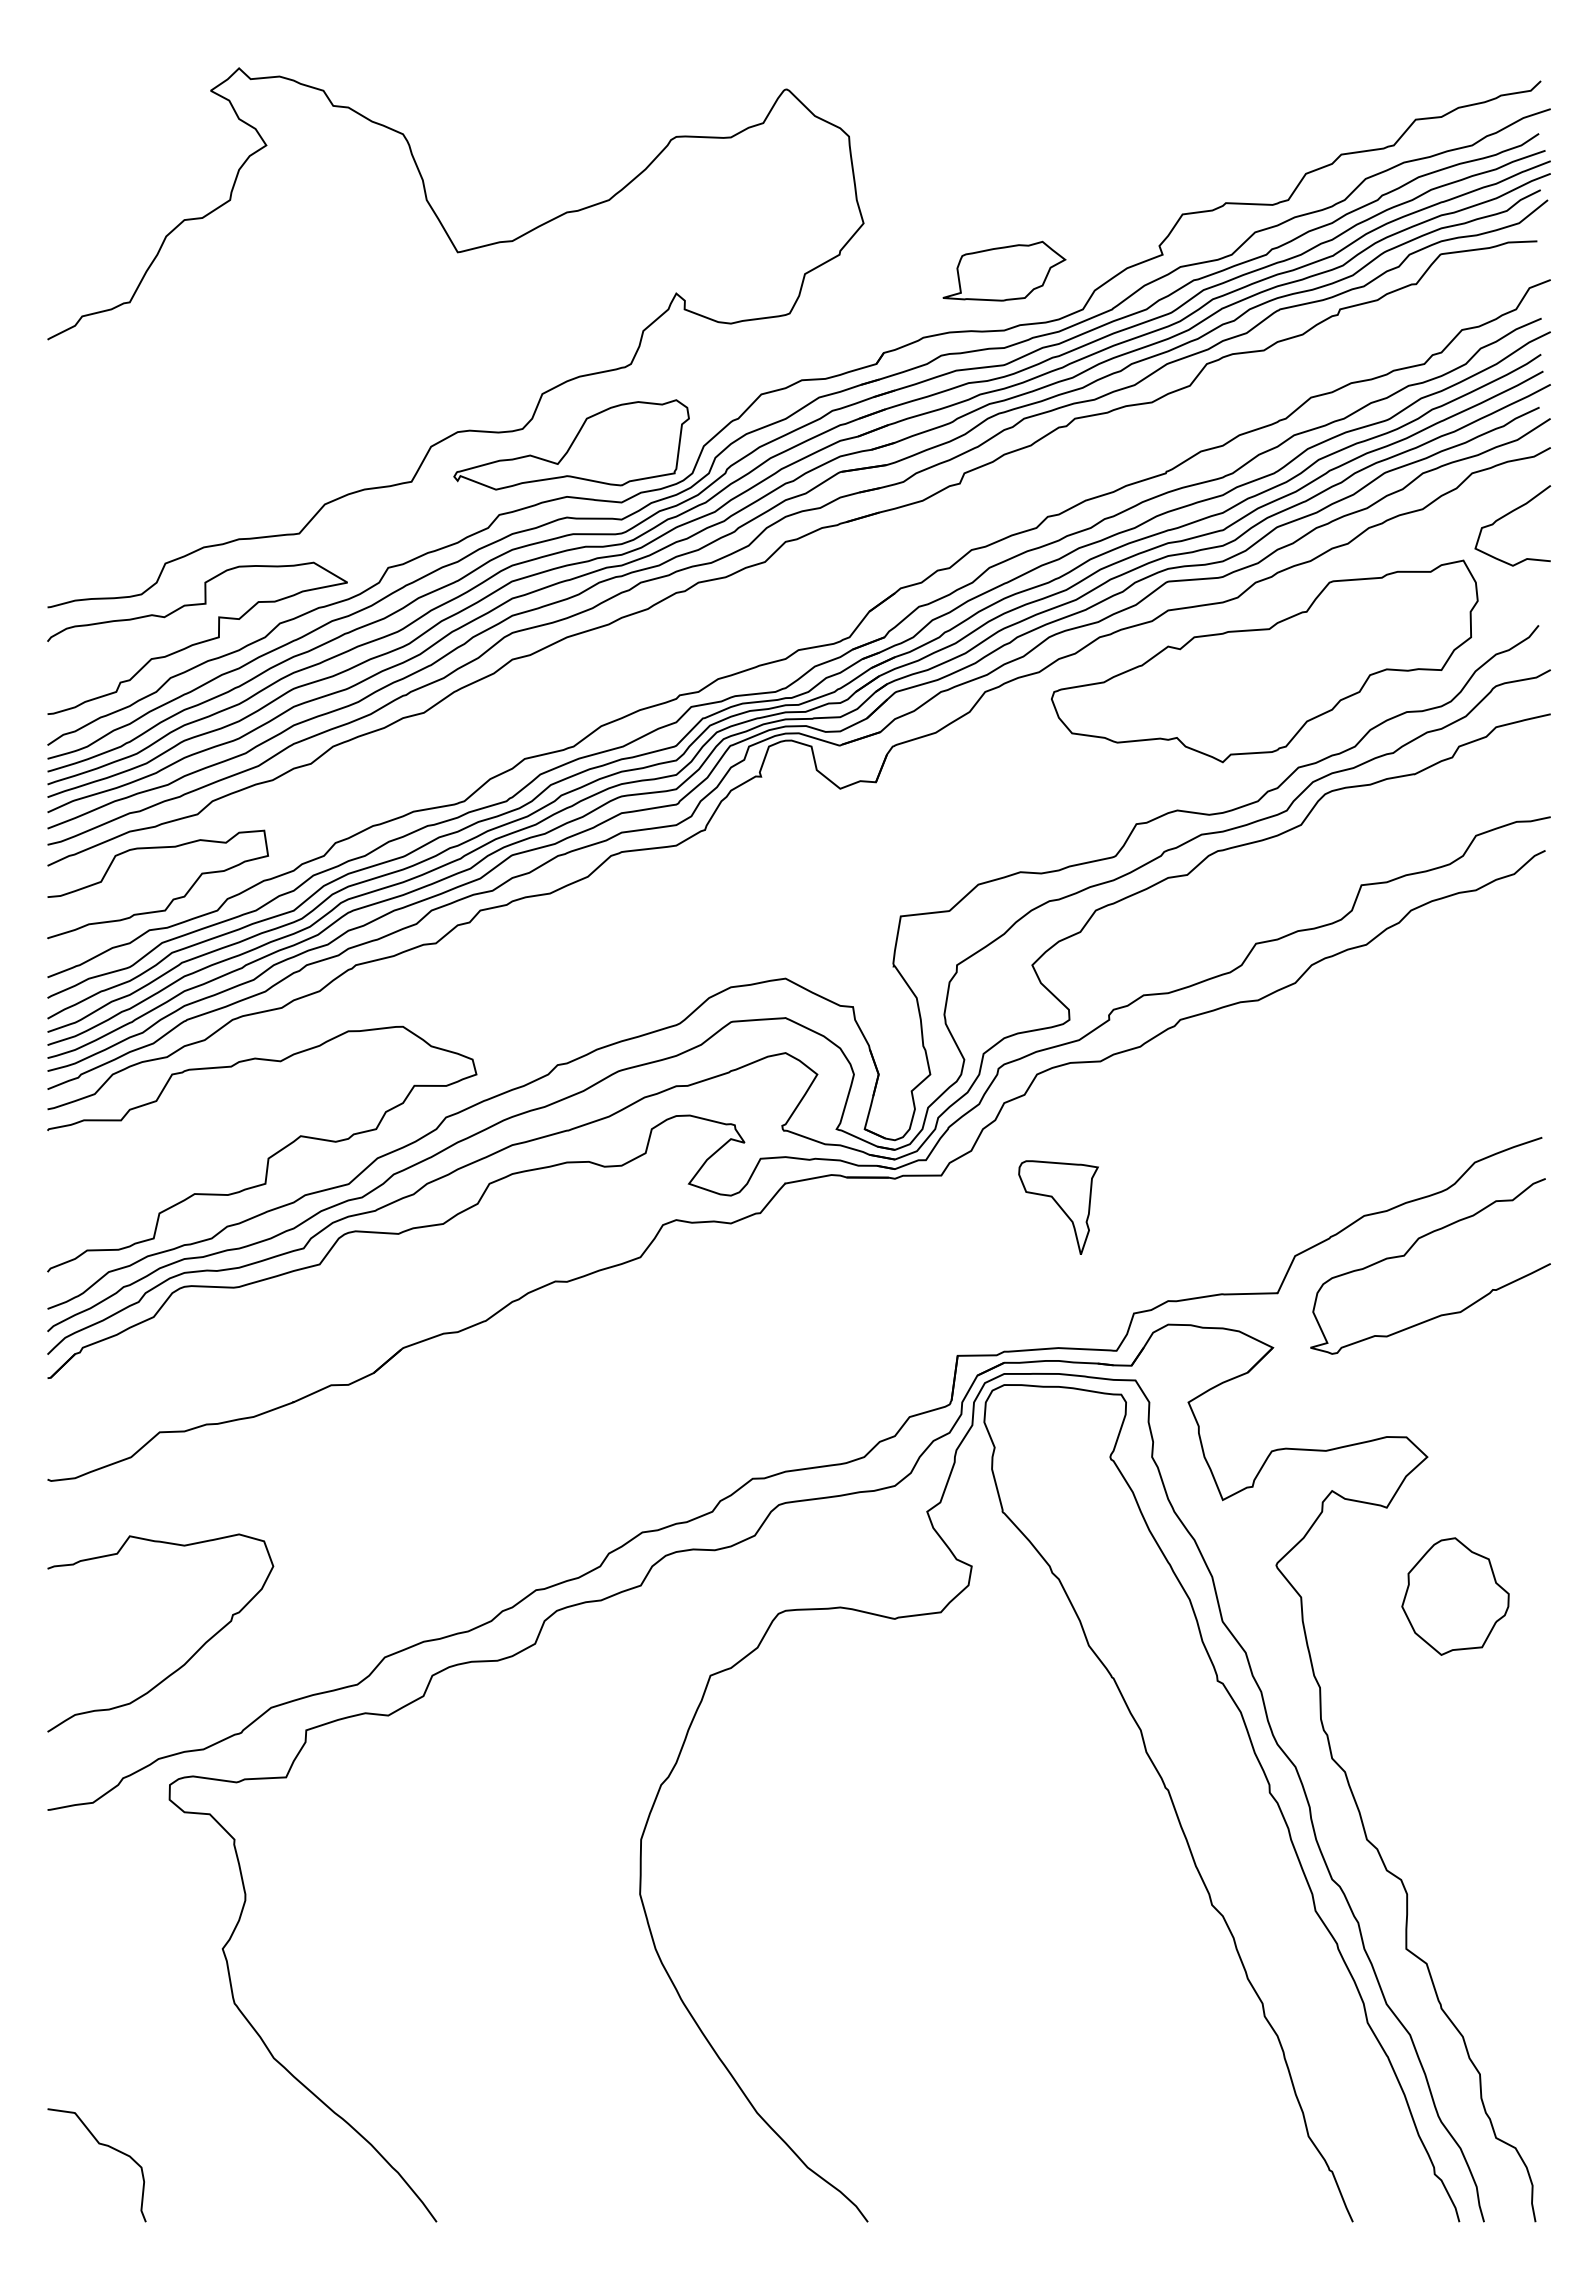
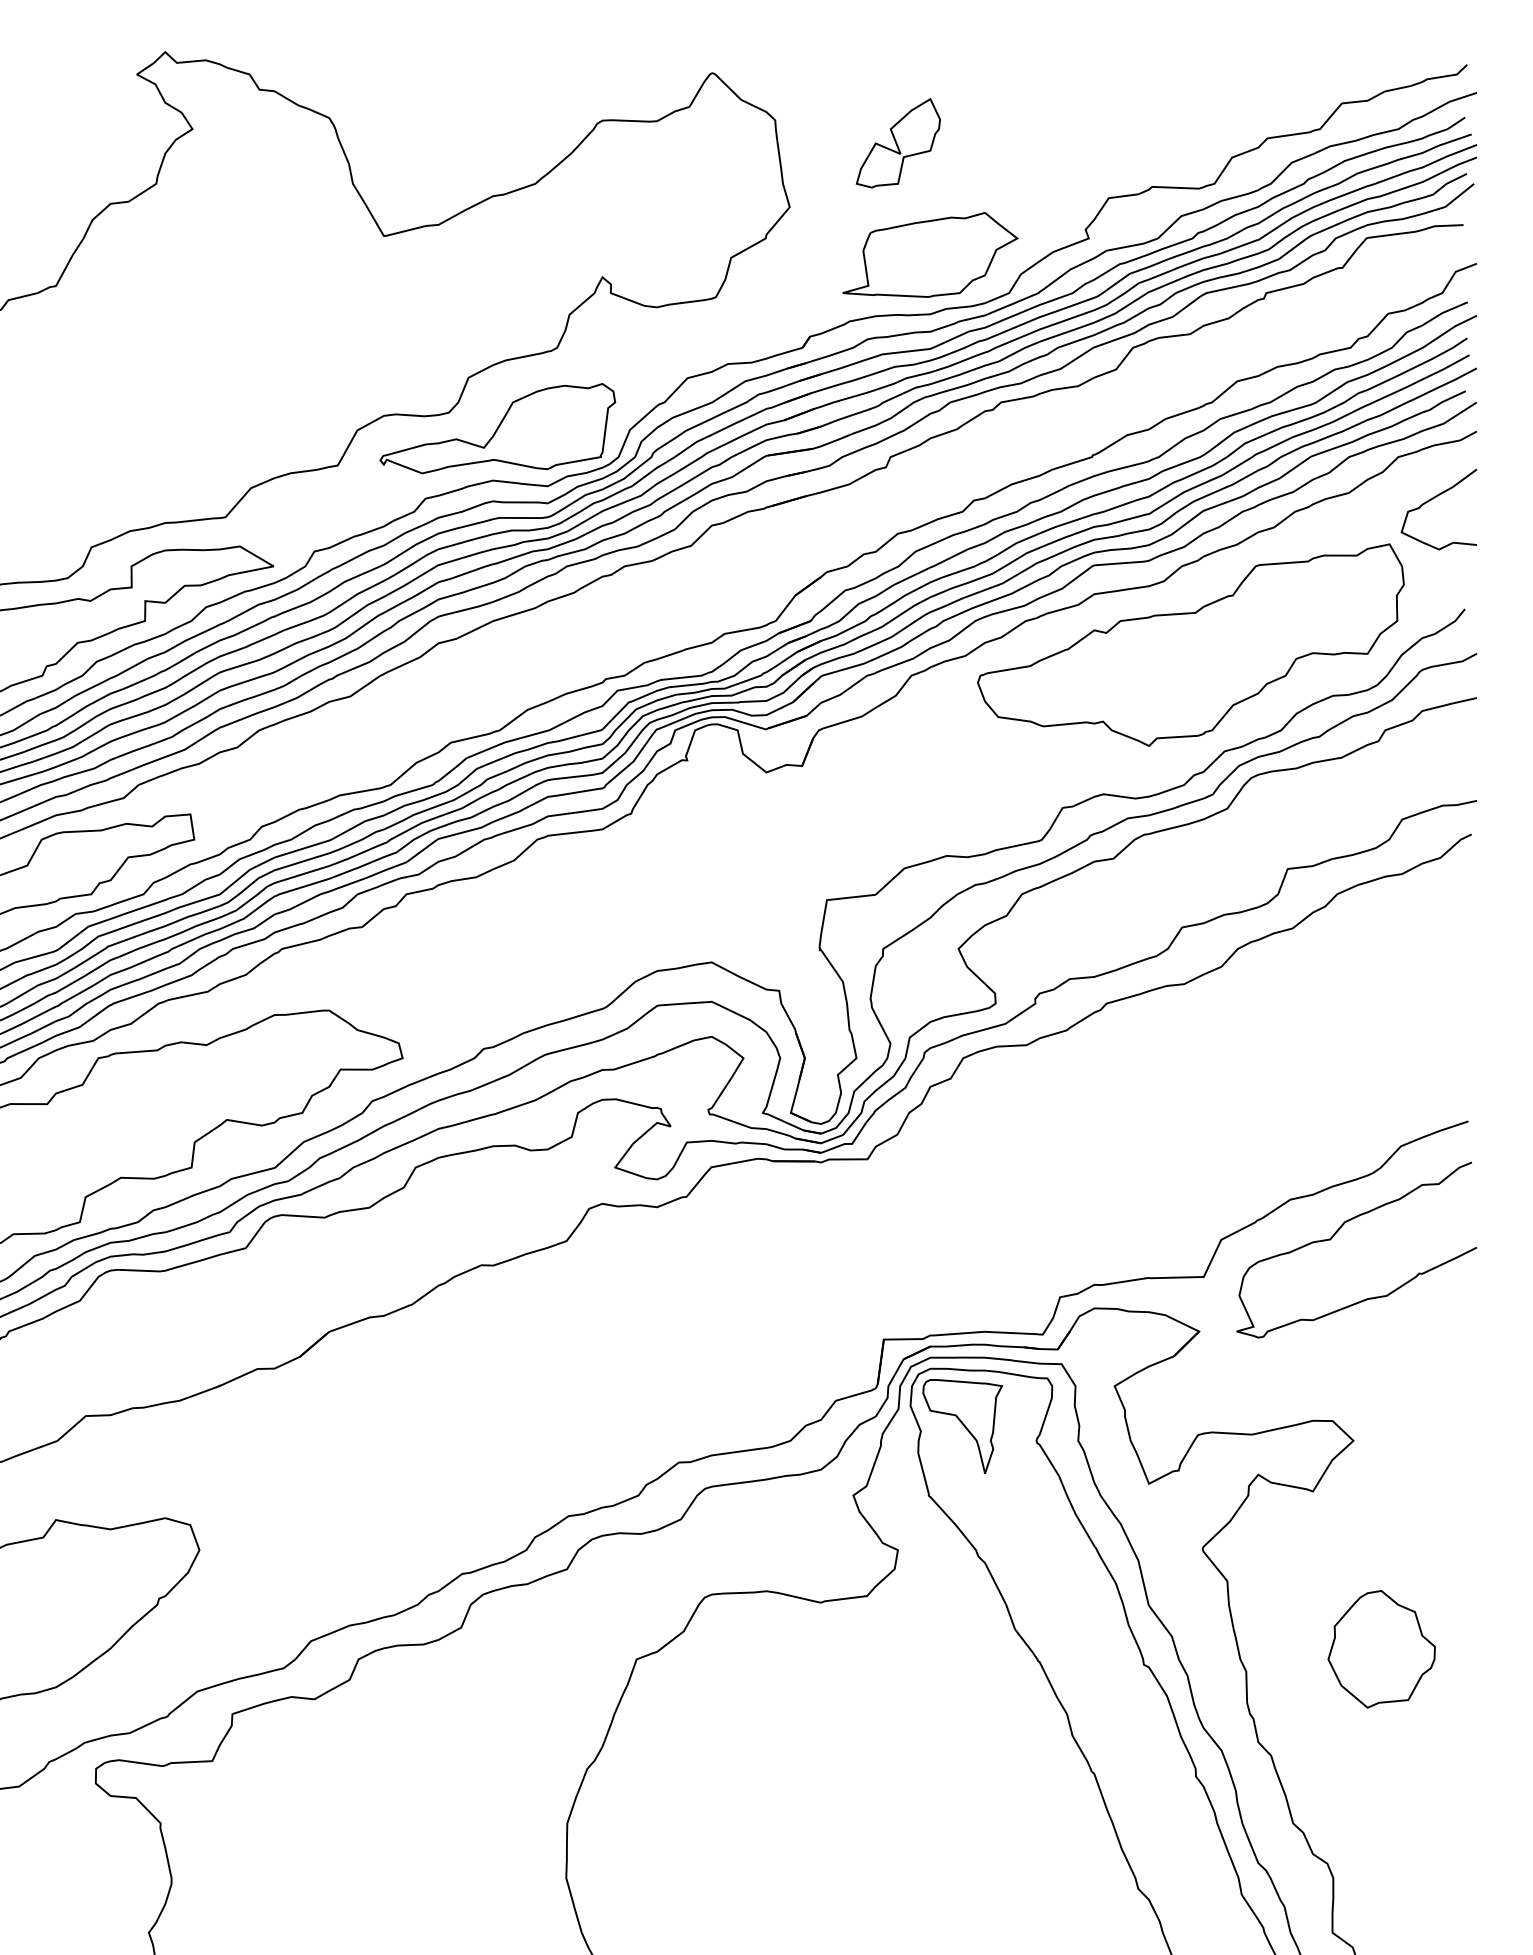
part: (971, 159) -> (897, 143), added
part: (1004, 271) -> (930, 255), size x1.43
part: (1058, 1207) -> (962, 1426), moved
part: (1455, 1596) -> (1381, 1649), moved

